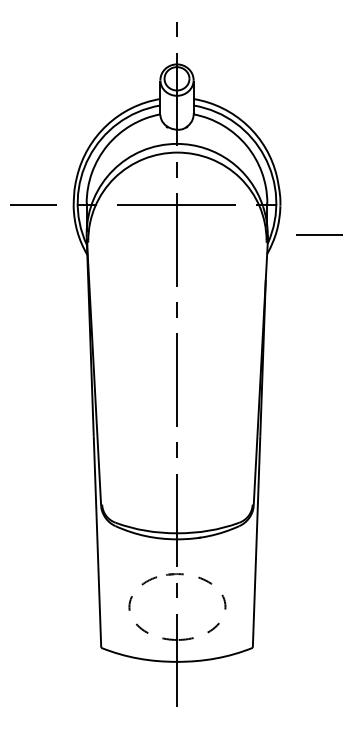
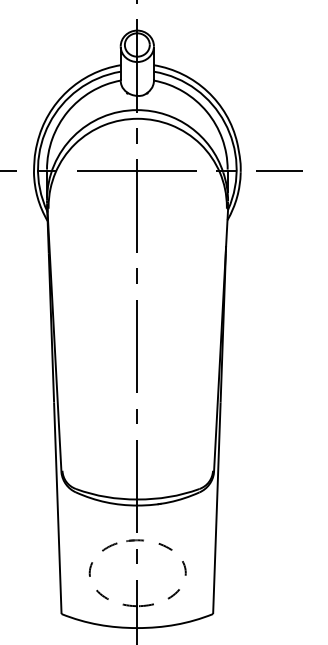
line: (319, 234) -> (279, 170), moved

